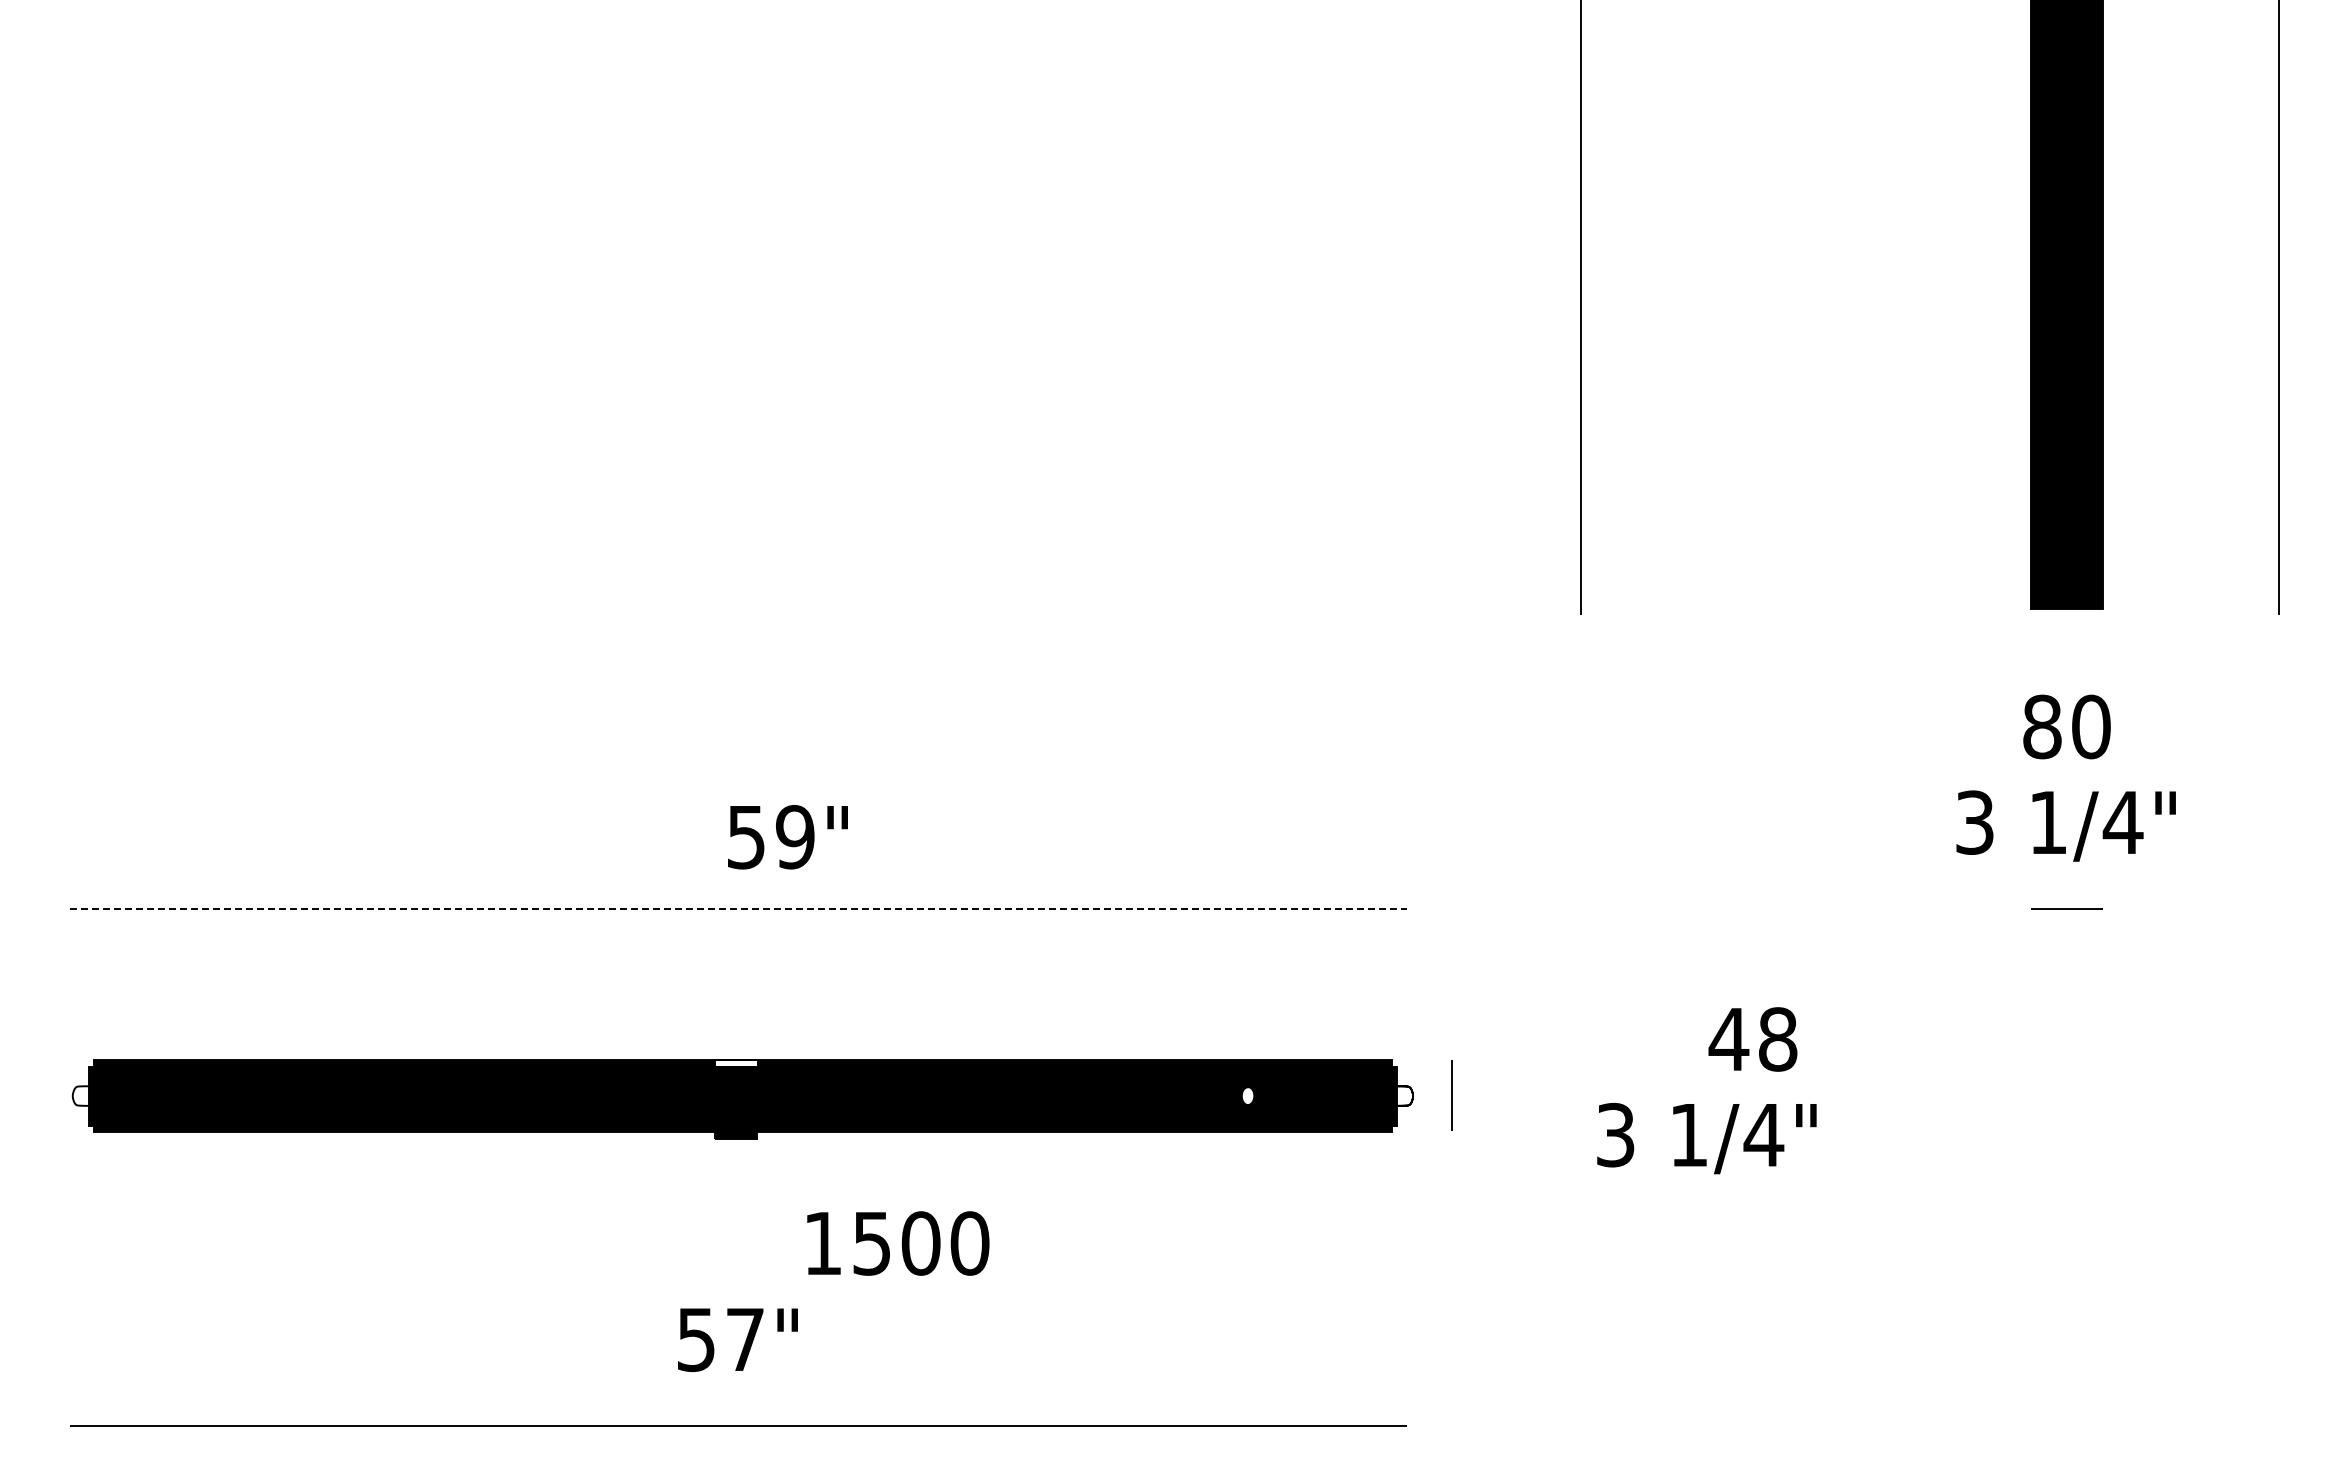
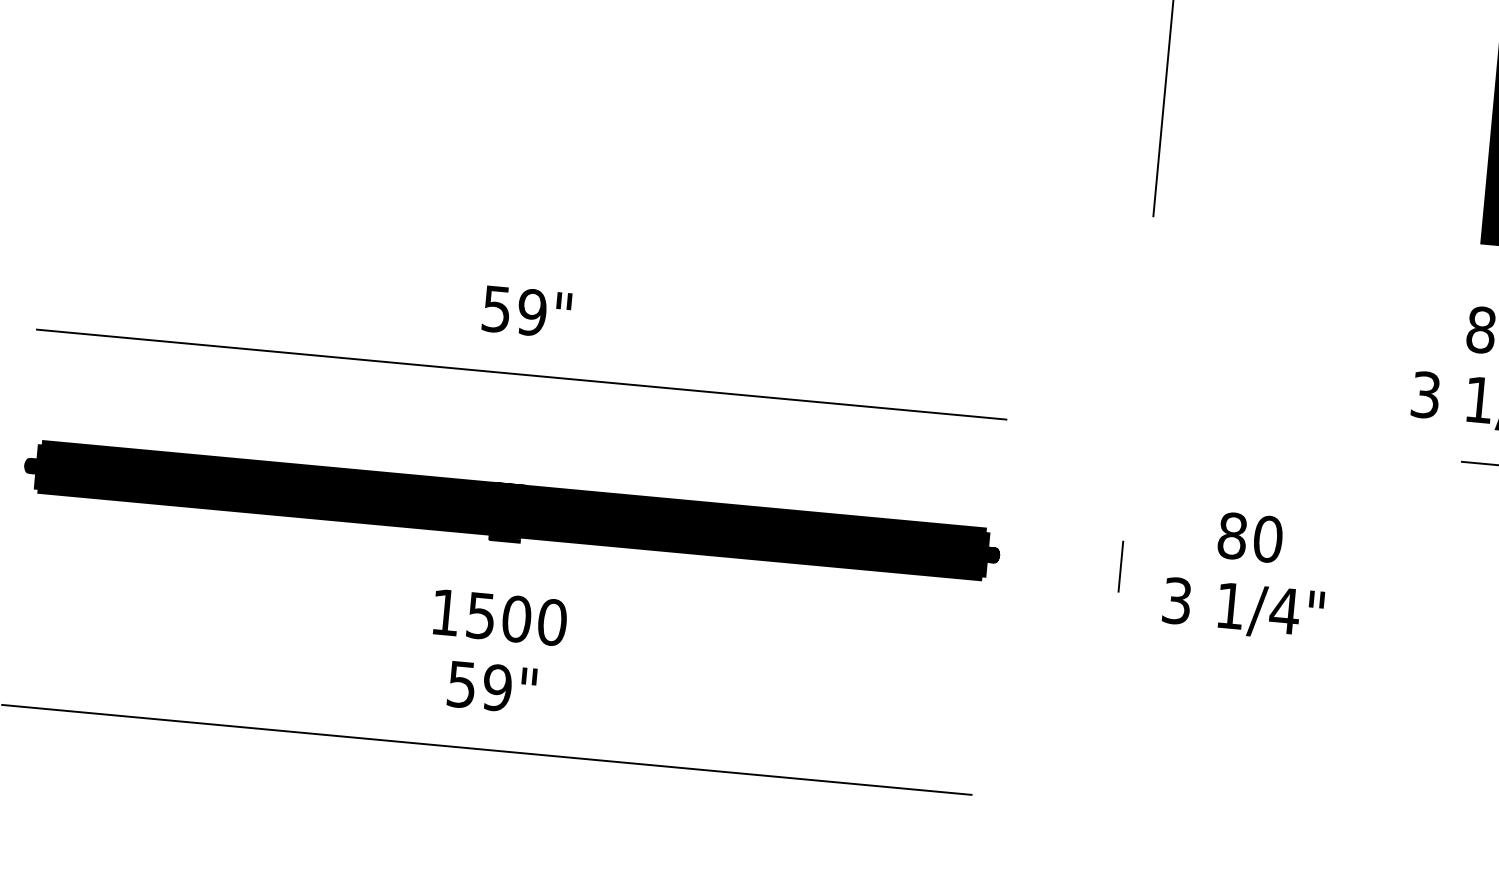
text: (787, 837) -> (526, 312), moved
line: (739, 909) -> (522, 374), dashed -> solid
text: (1752, 1039) -> (1249, 537), 48 -> 80
fill: (736, 1063) -> (509, 486), added
fill: (80, 1095) -> (30, 465), added
fill: (1247, 1095) -> (878, 544), added
fill: (1405, 1095) -> (993, 554), added
line: (1451, 1095) -> (1120, 566), moved
text: (1706, 1138) -> (1242, 609), moved
text: (898, 1243) -> (500, 617), moved
text: (745, 1339) -> (497, 687), 57" -> 59"

